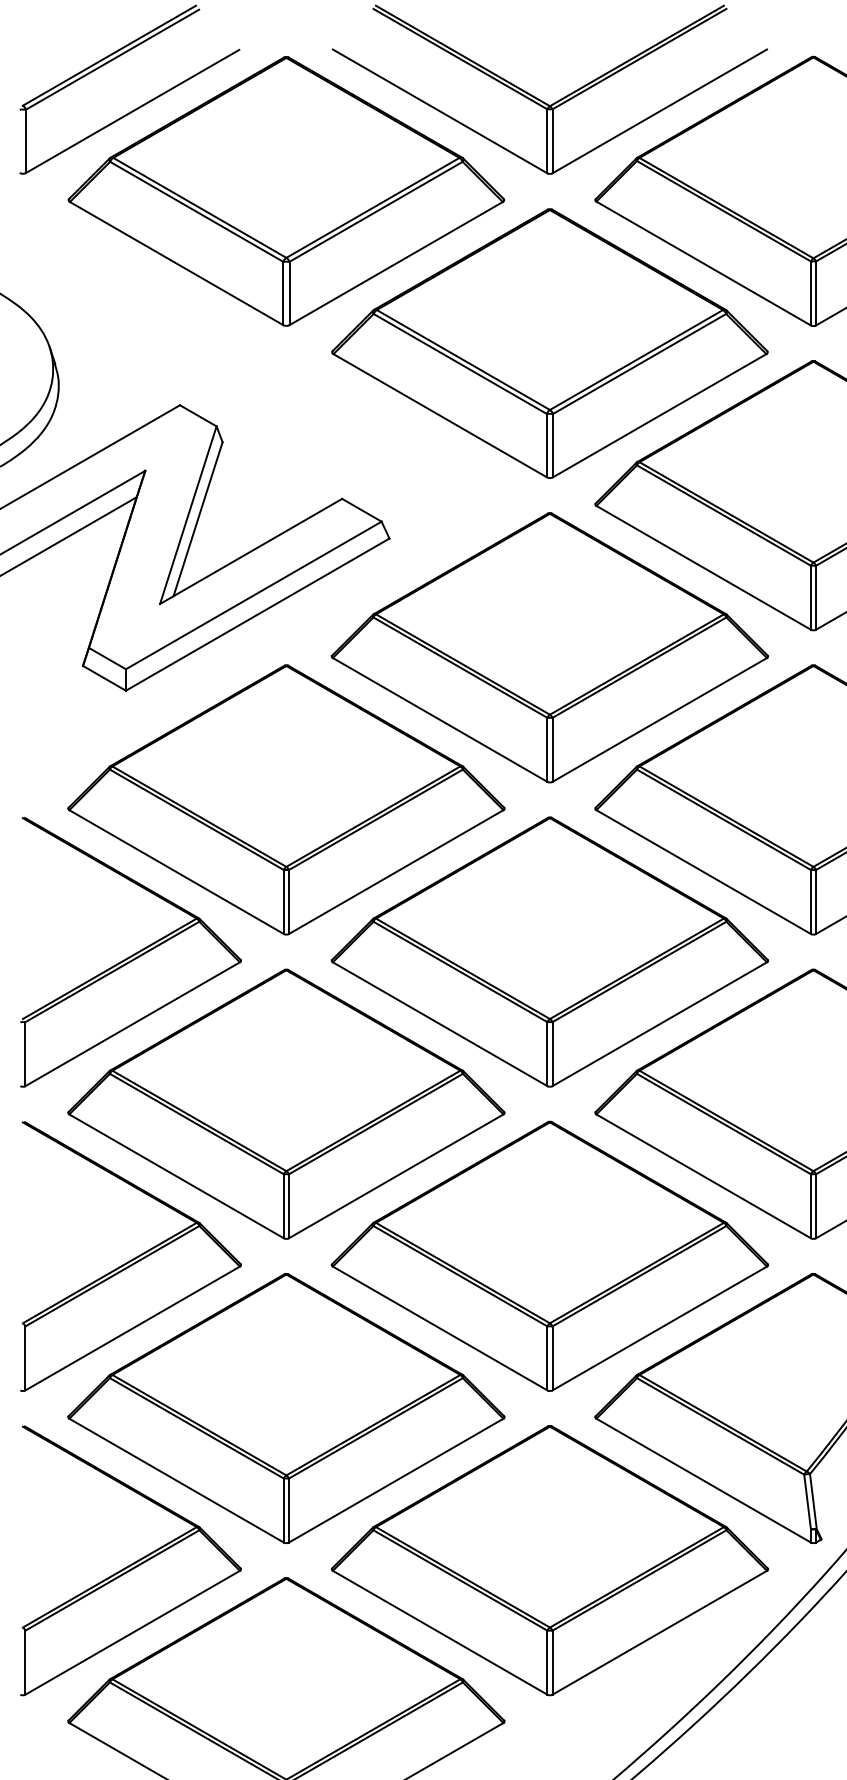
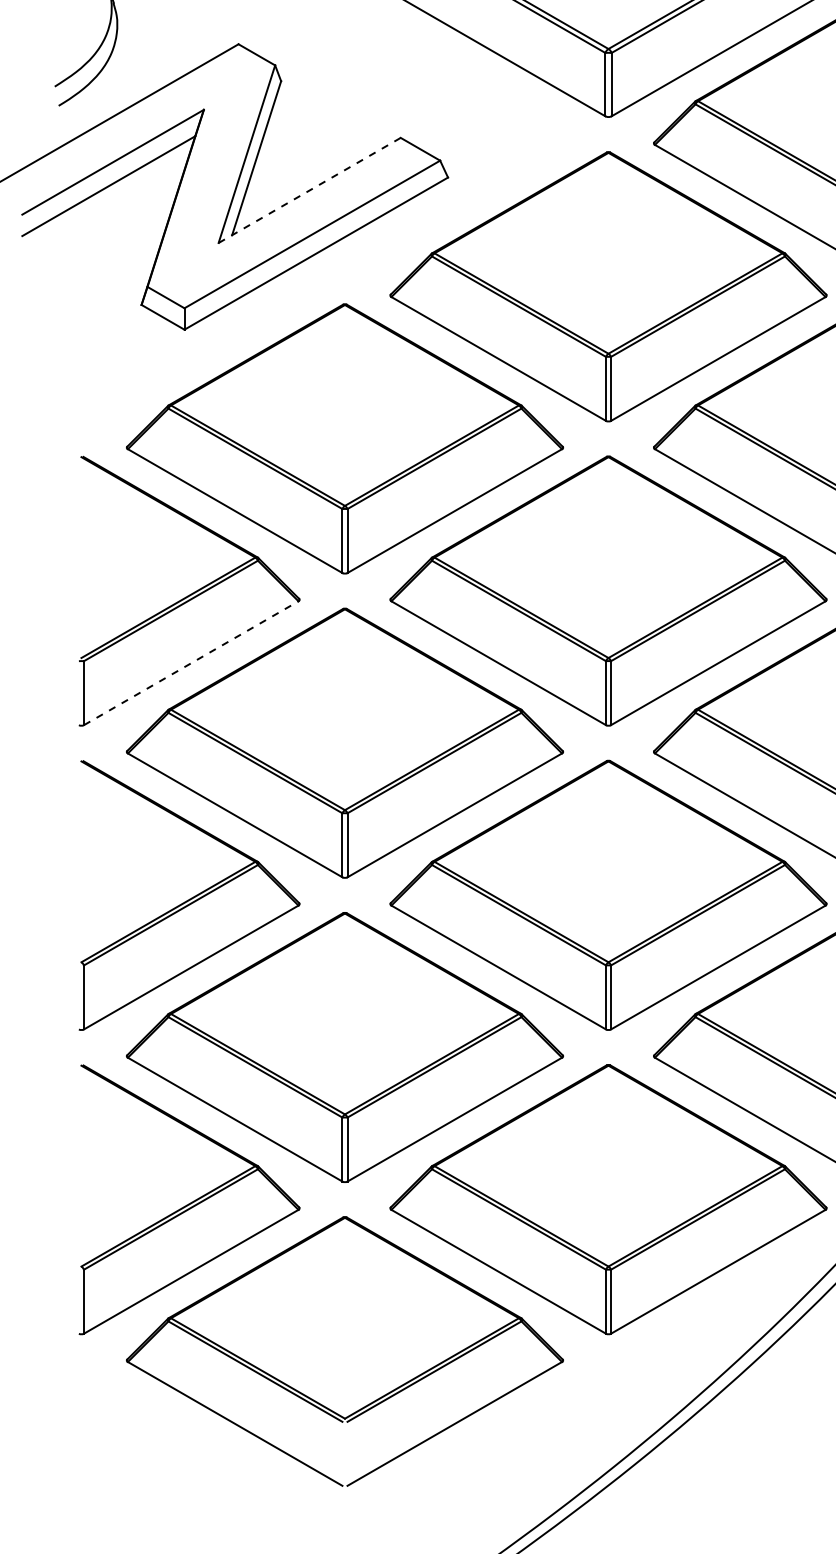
line: (251, 551) -> (310, 190), solid -> dashed
line: (132, 1024) -> (191, 663), solid -> dashed

